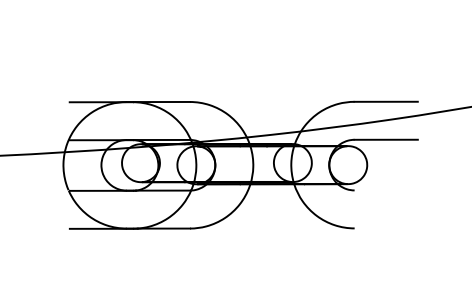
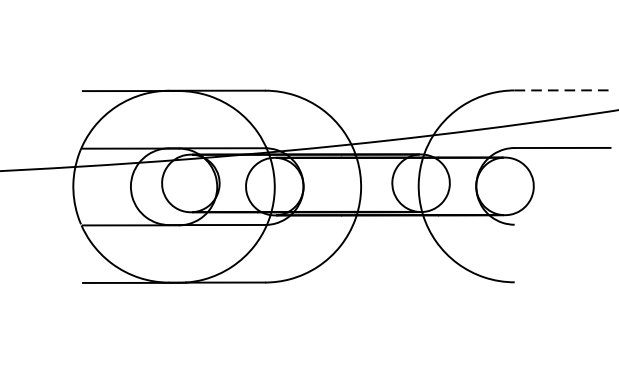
line: (386, 101) -> (563, 89), solid -> dashed

